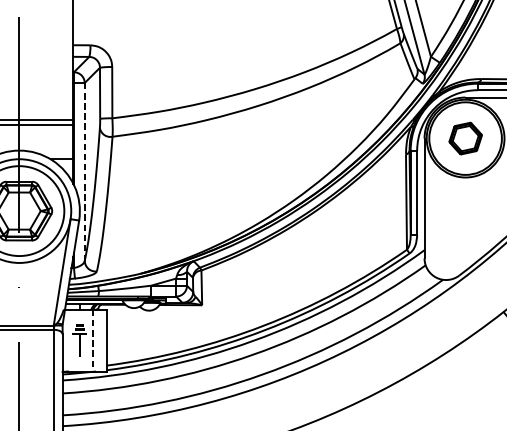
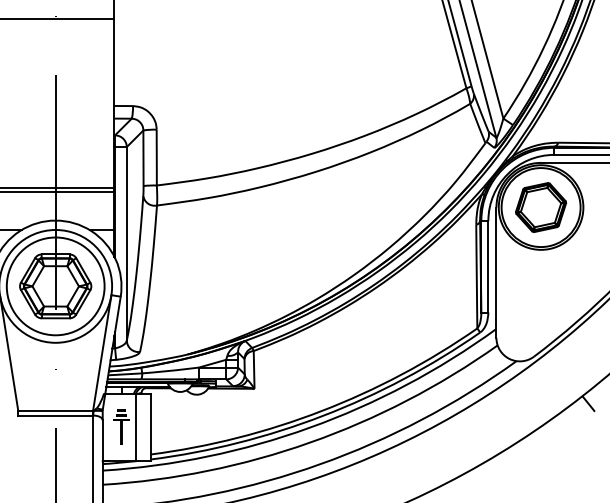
part: (465, 138) -> (541, 207), size x1.43
line: (84, 171) -> (126, 243), dashed -> solid
line: (92, 340) -> (135, 427), dashed -> solid

